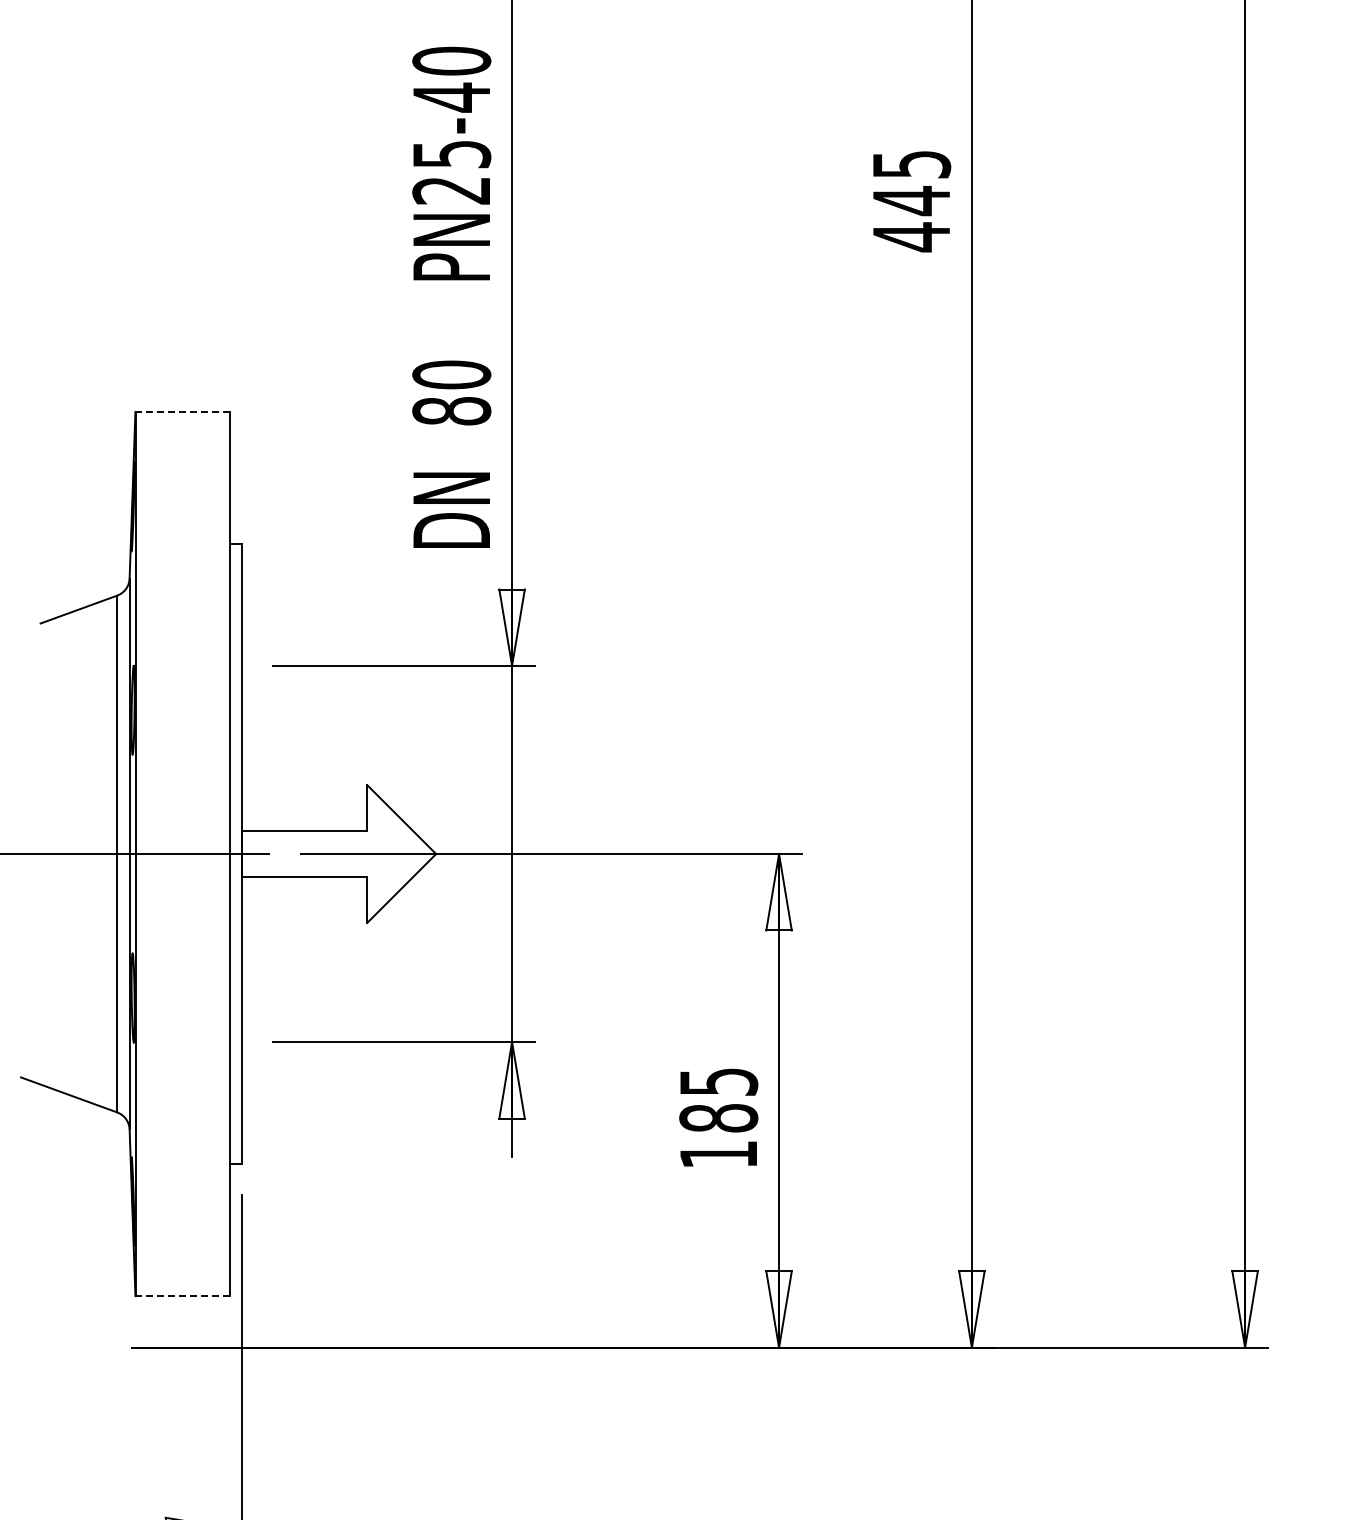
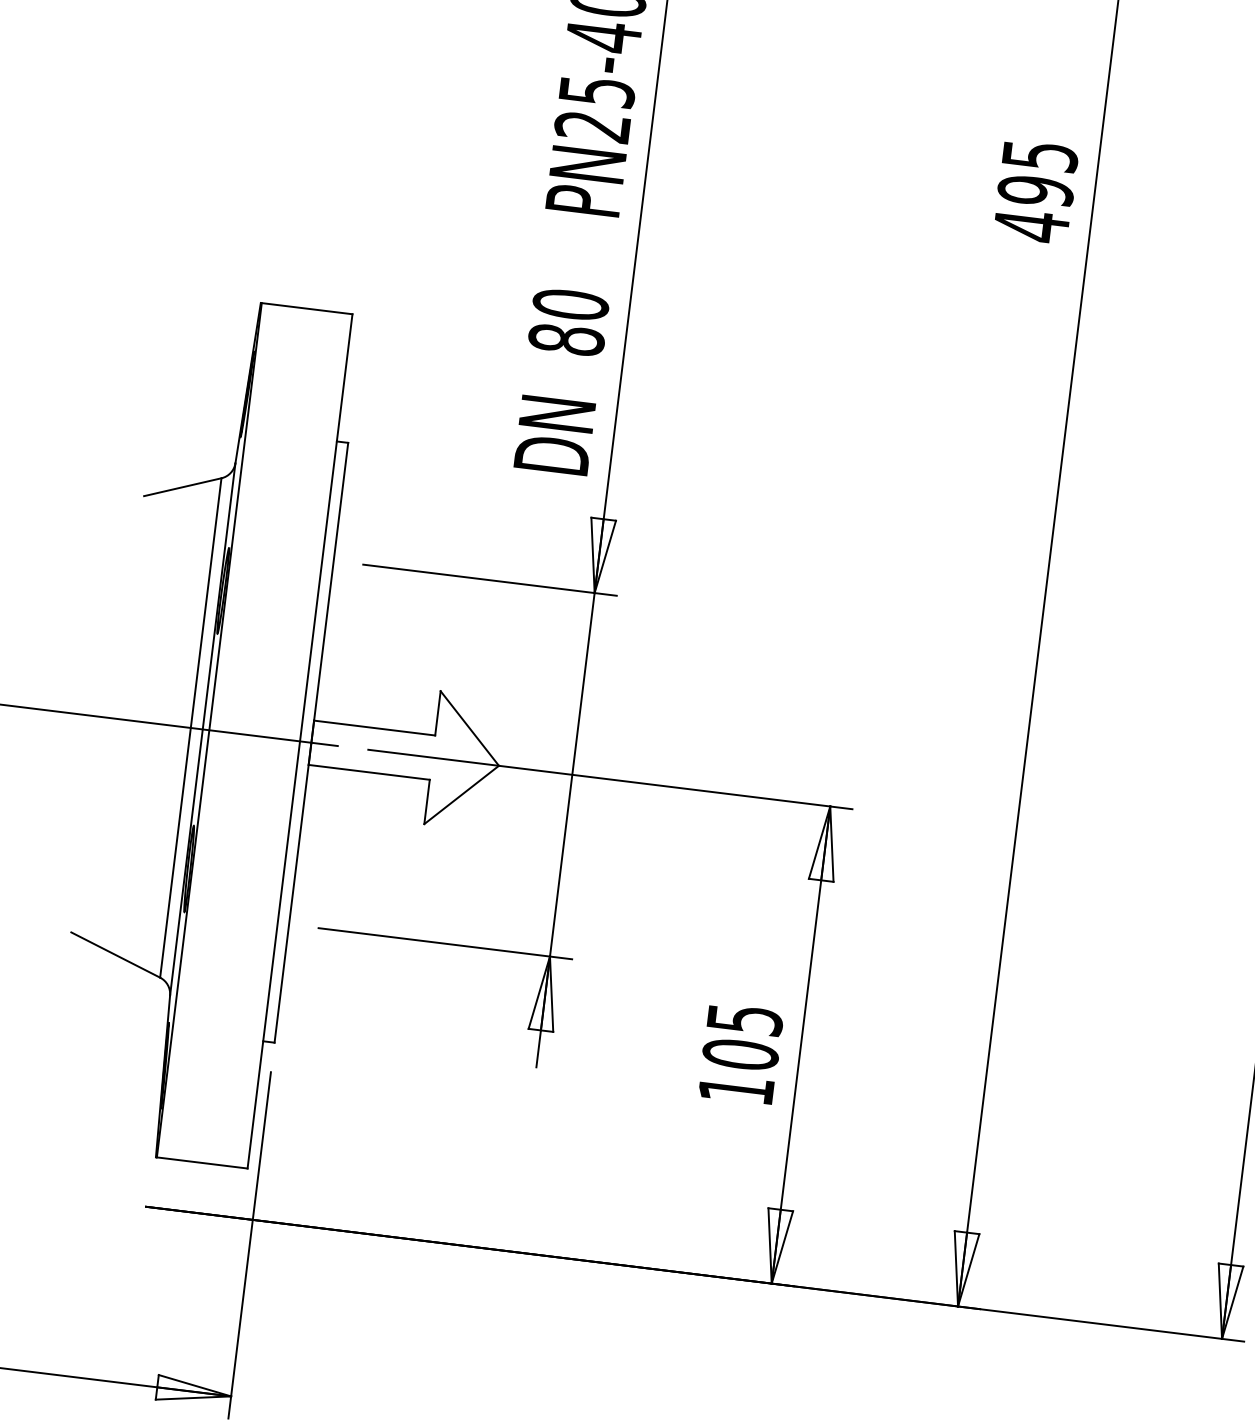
text: (911, 201) -> (1035, 191), 445 -> 495
line: (183, 411) -> (307, 308), dashed -> solid
text: (718, 1118) -> (740, 1054), 185 -> 105
line: (183, 1296) -> (202, 1163), dashed -> solid

